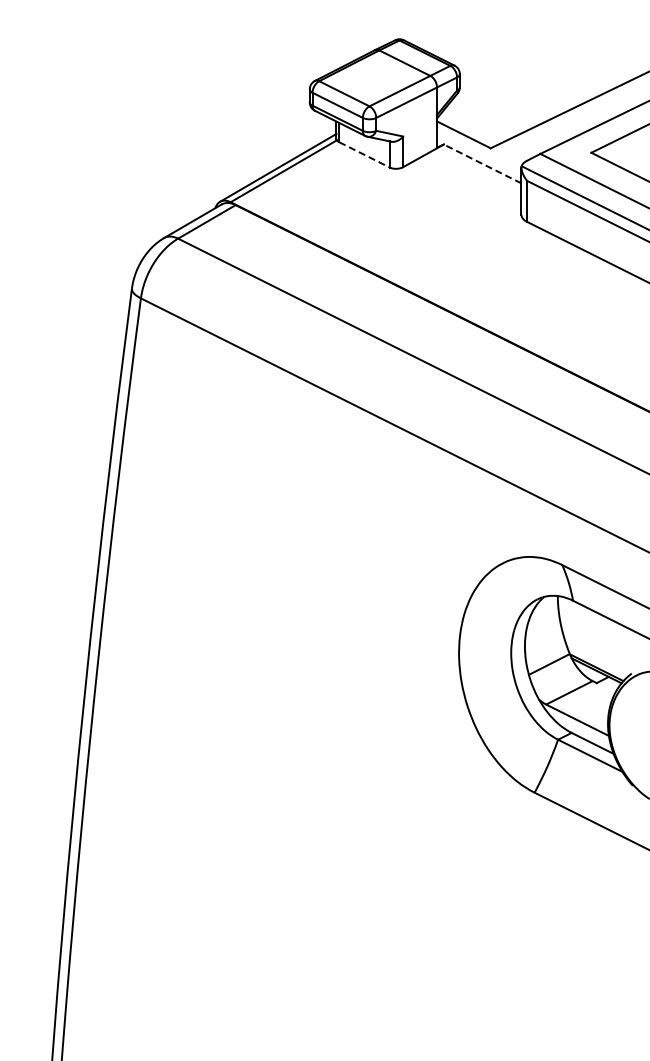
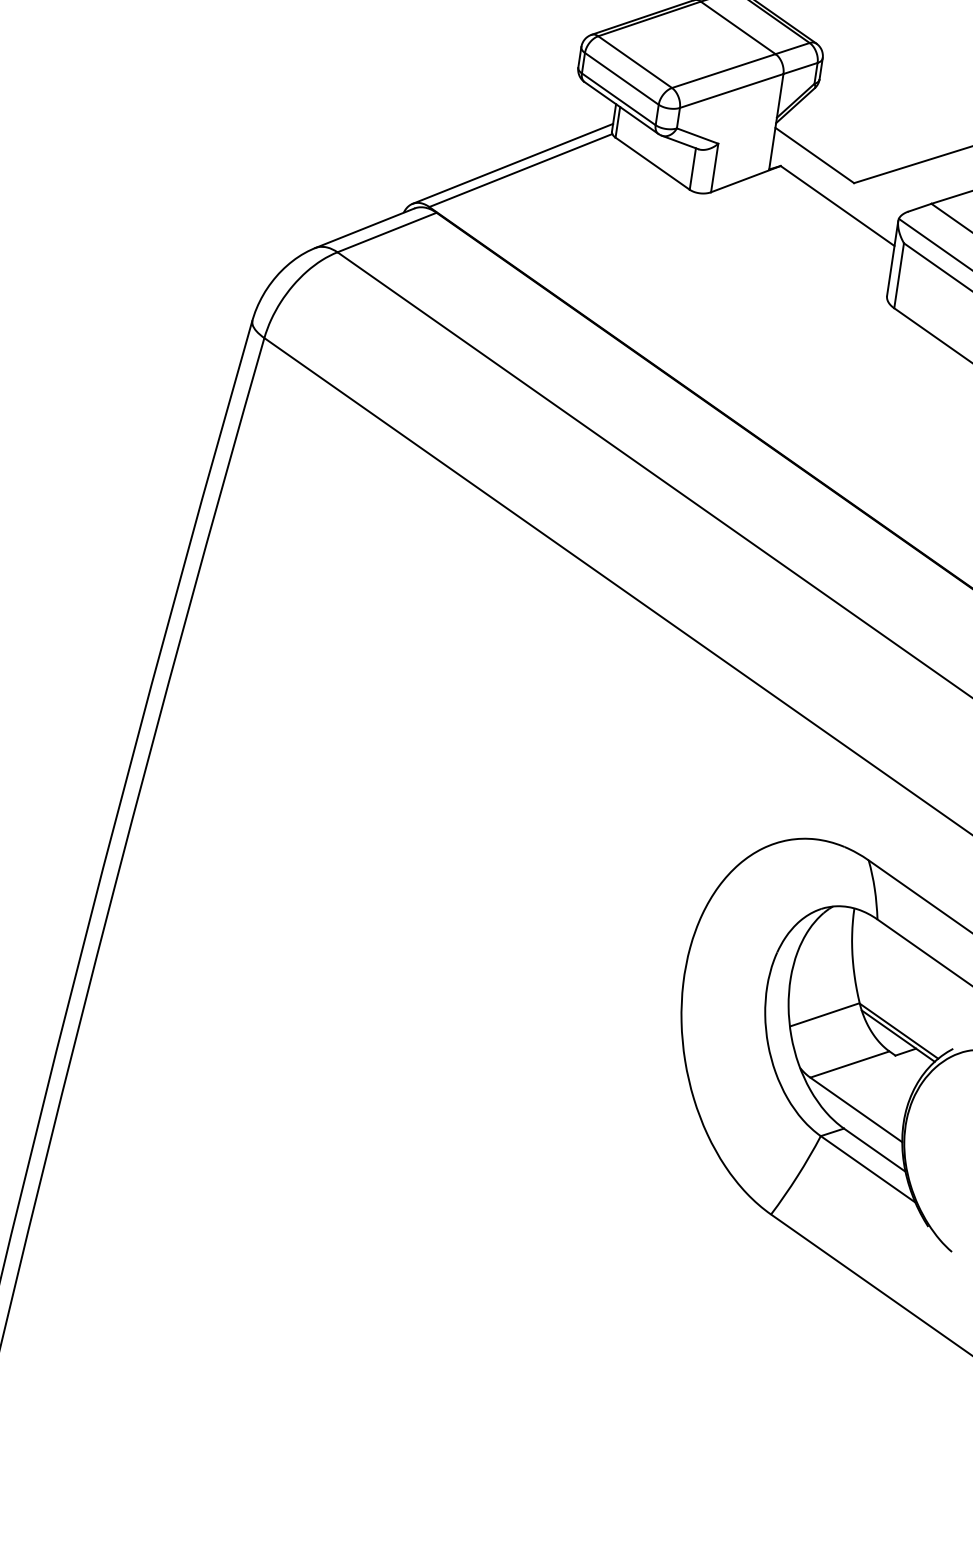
line: (365, 155) -> (654, 164), dashed -> solid
line: (482, 163) -> (837, 205), dashed -> solid

